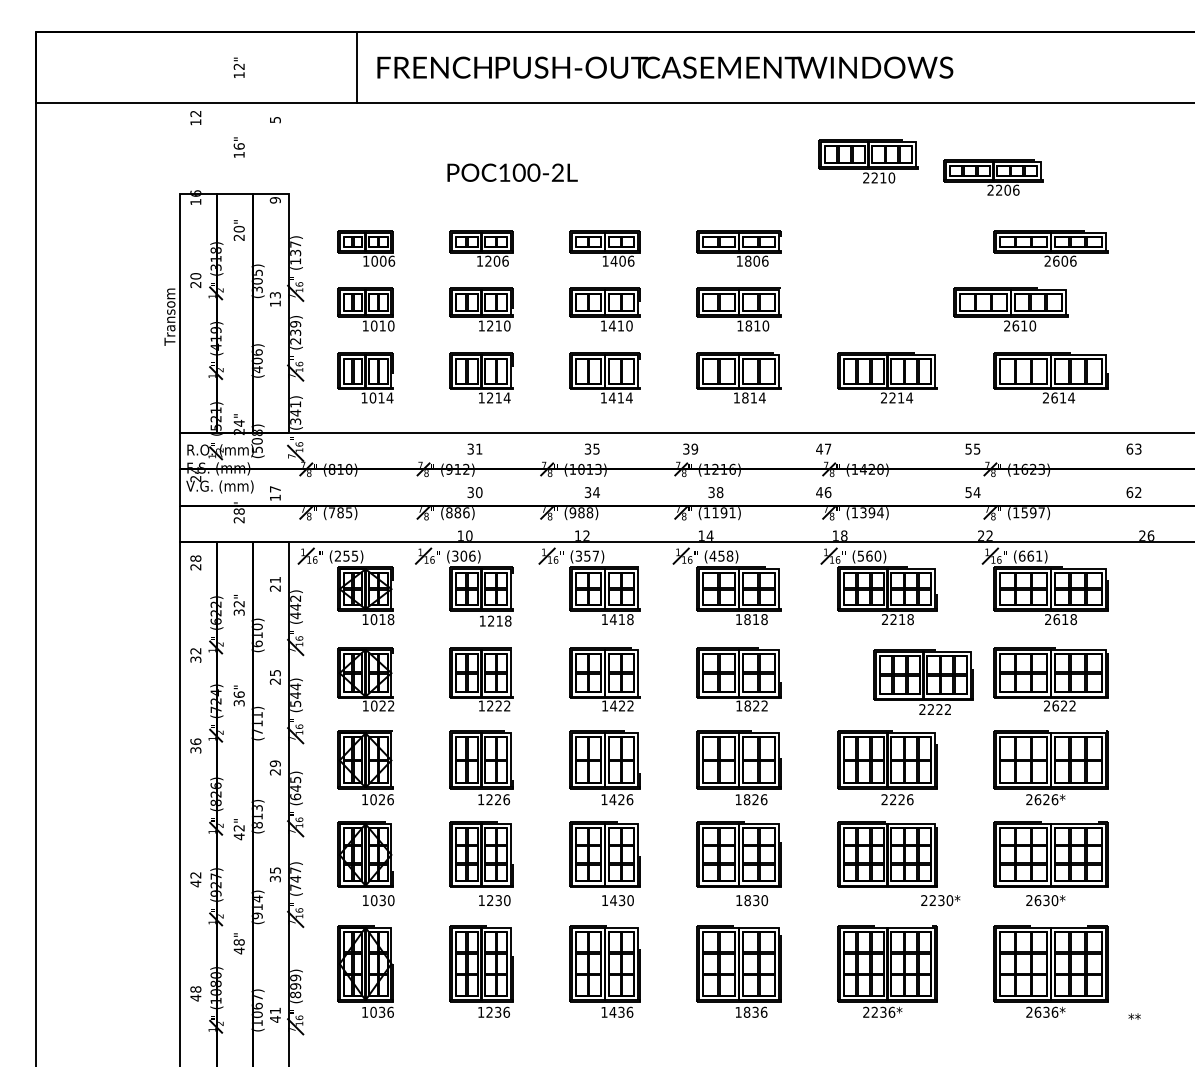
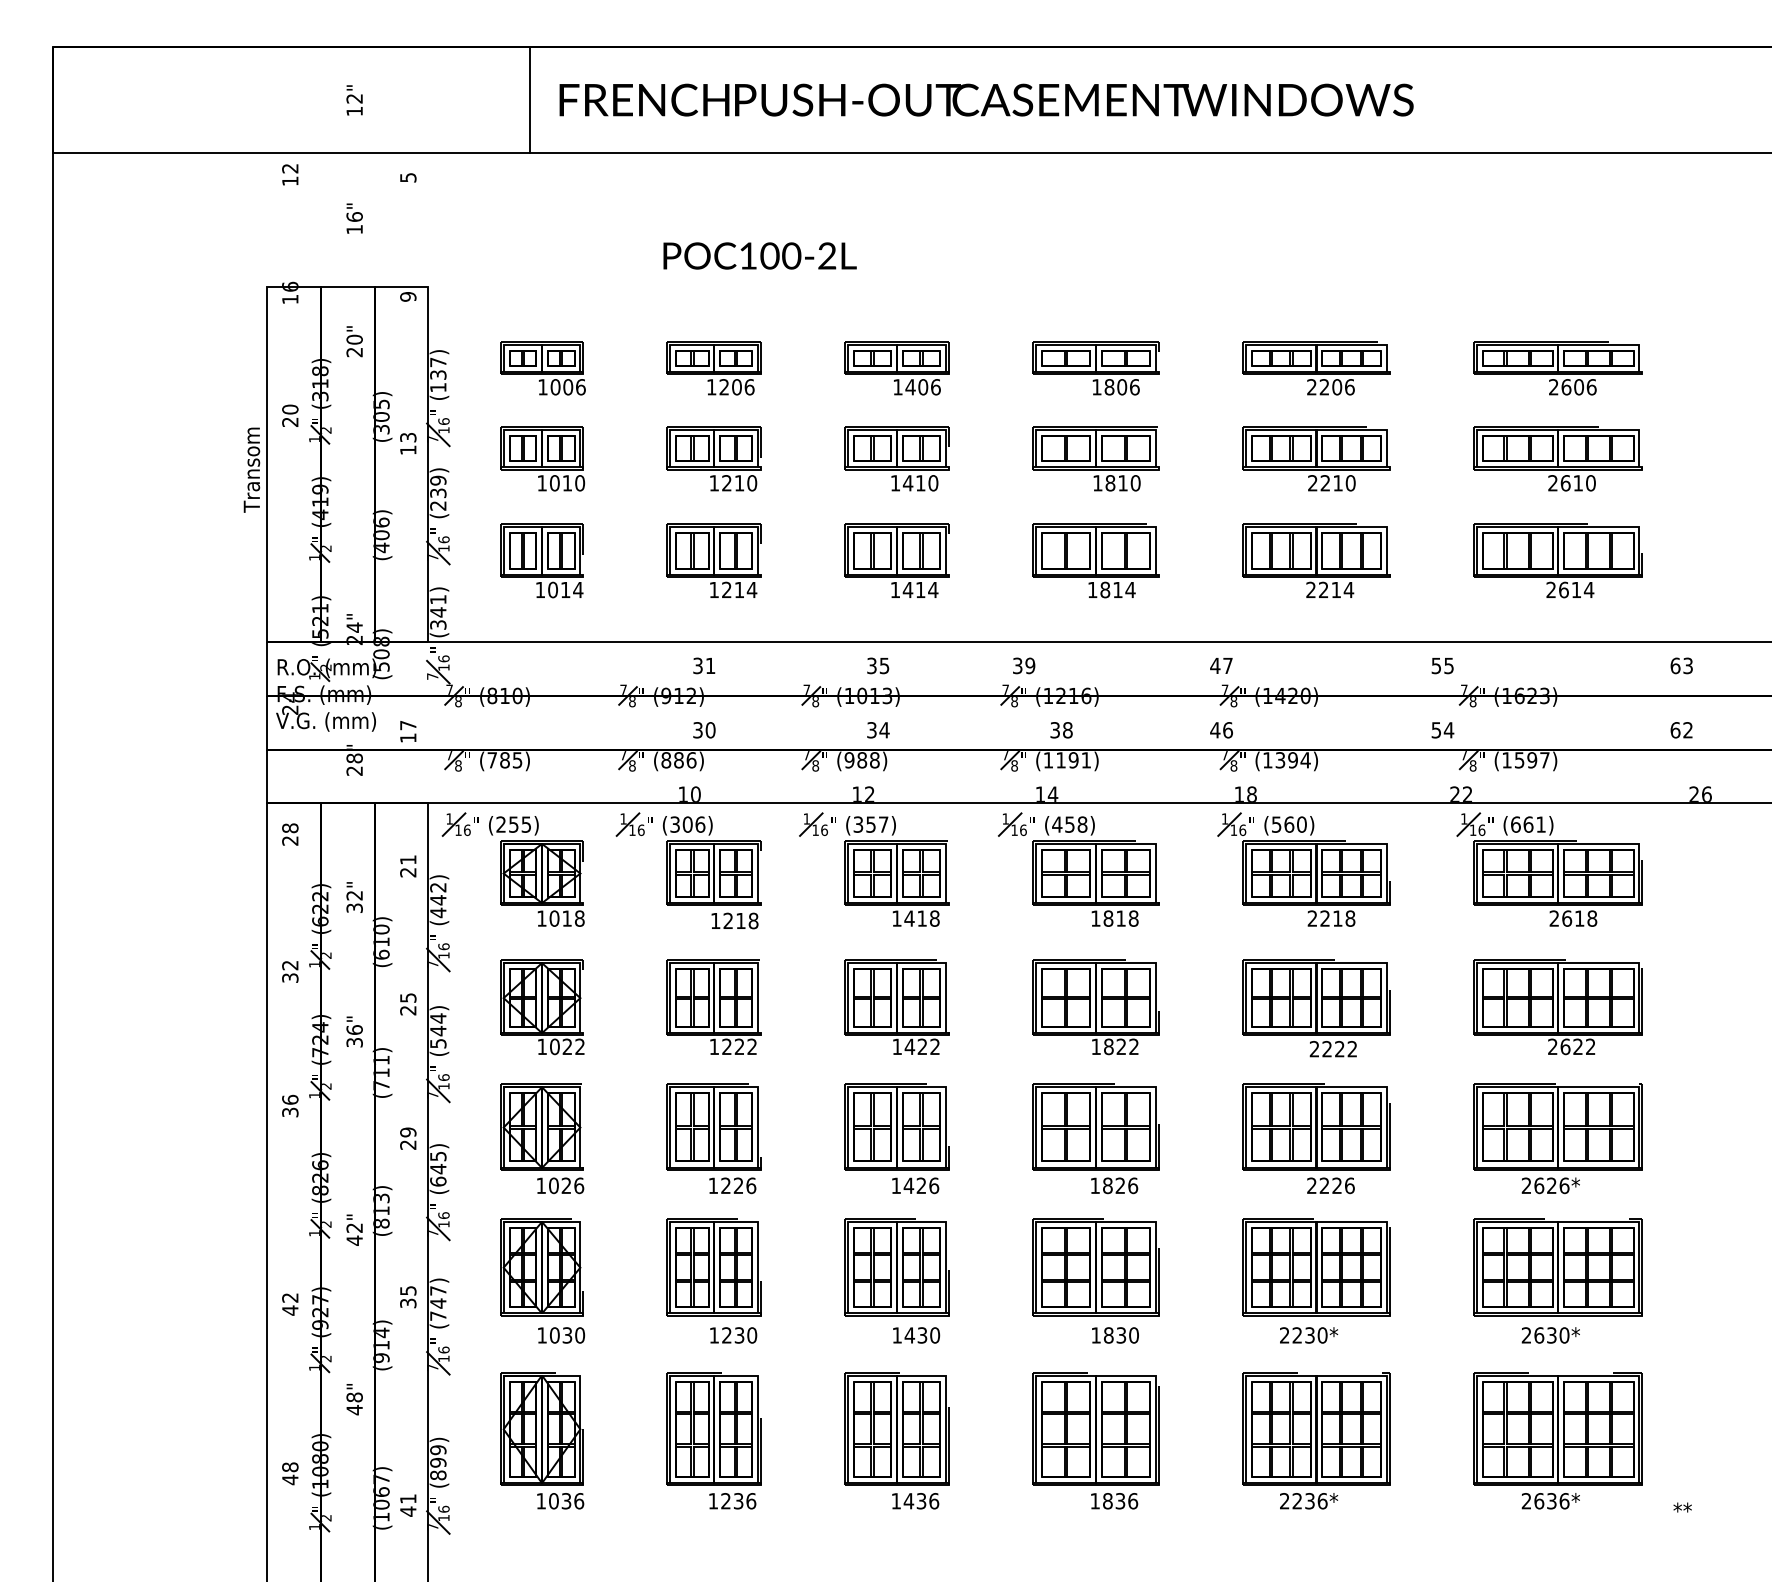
part: (868, 161) -> (1316, 458), moved
part: (993, 177) -> (1316, 368), moved
part: (1010, 309) -> (1557, 458), moved
part: (923, 681) -> (1316, 1007), moved
text: (940, 900) -> (1308, 1335), moved

